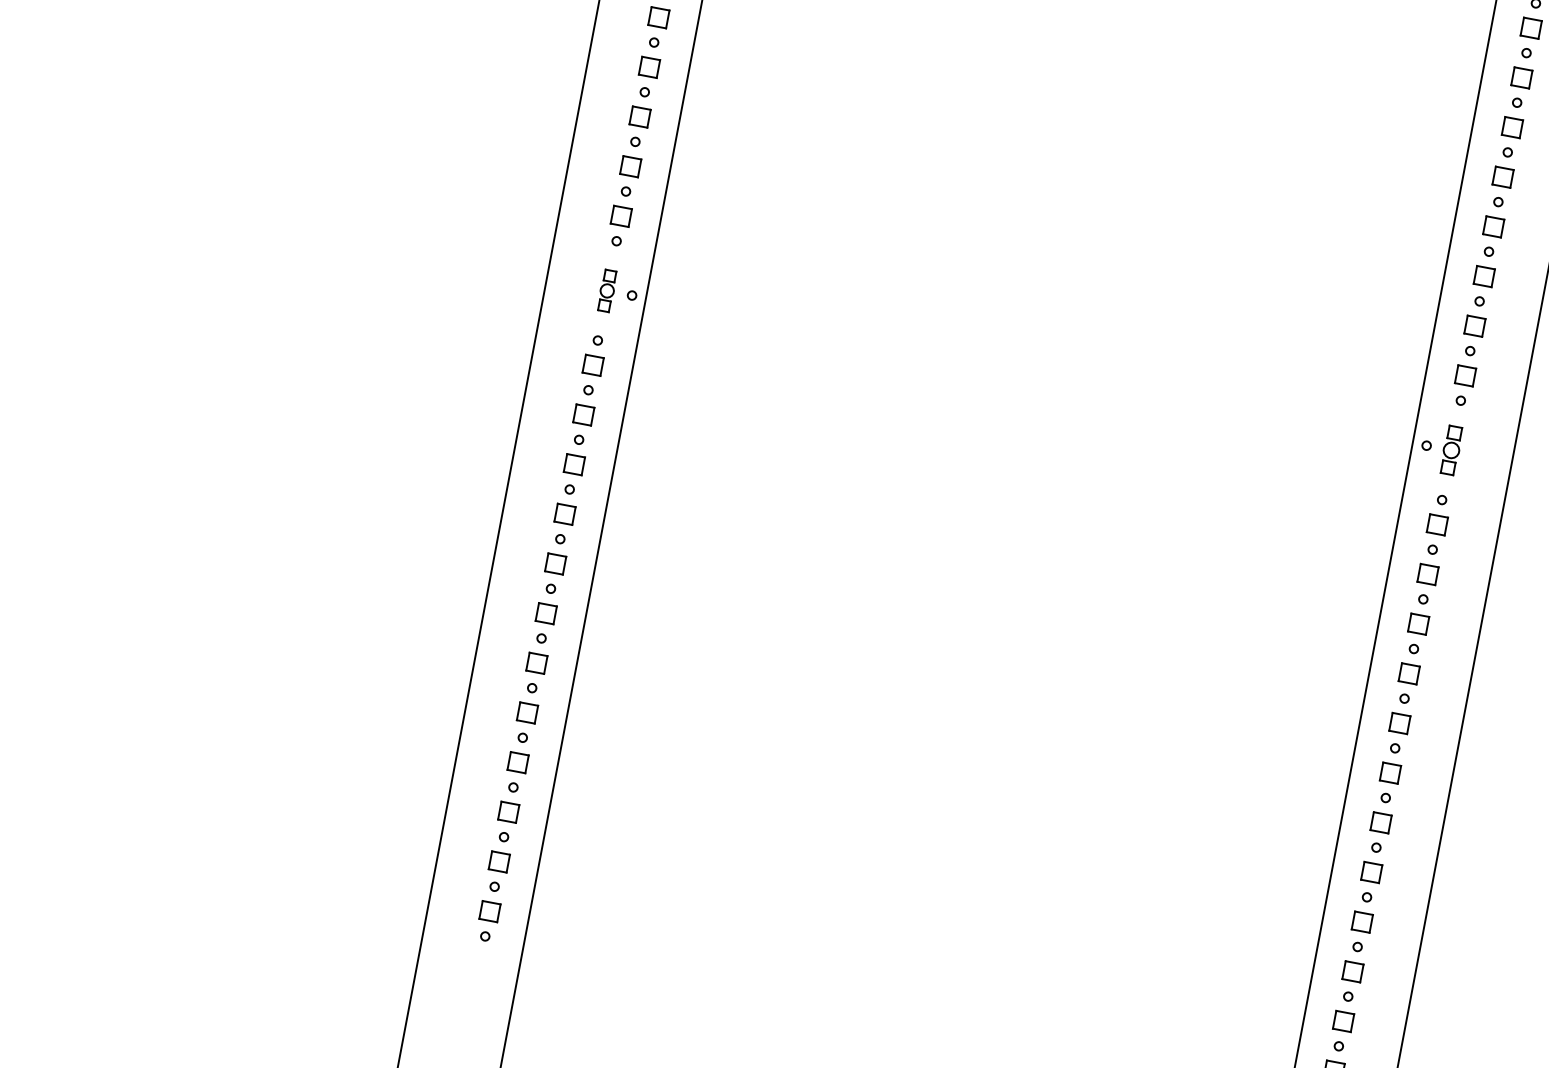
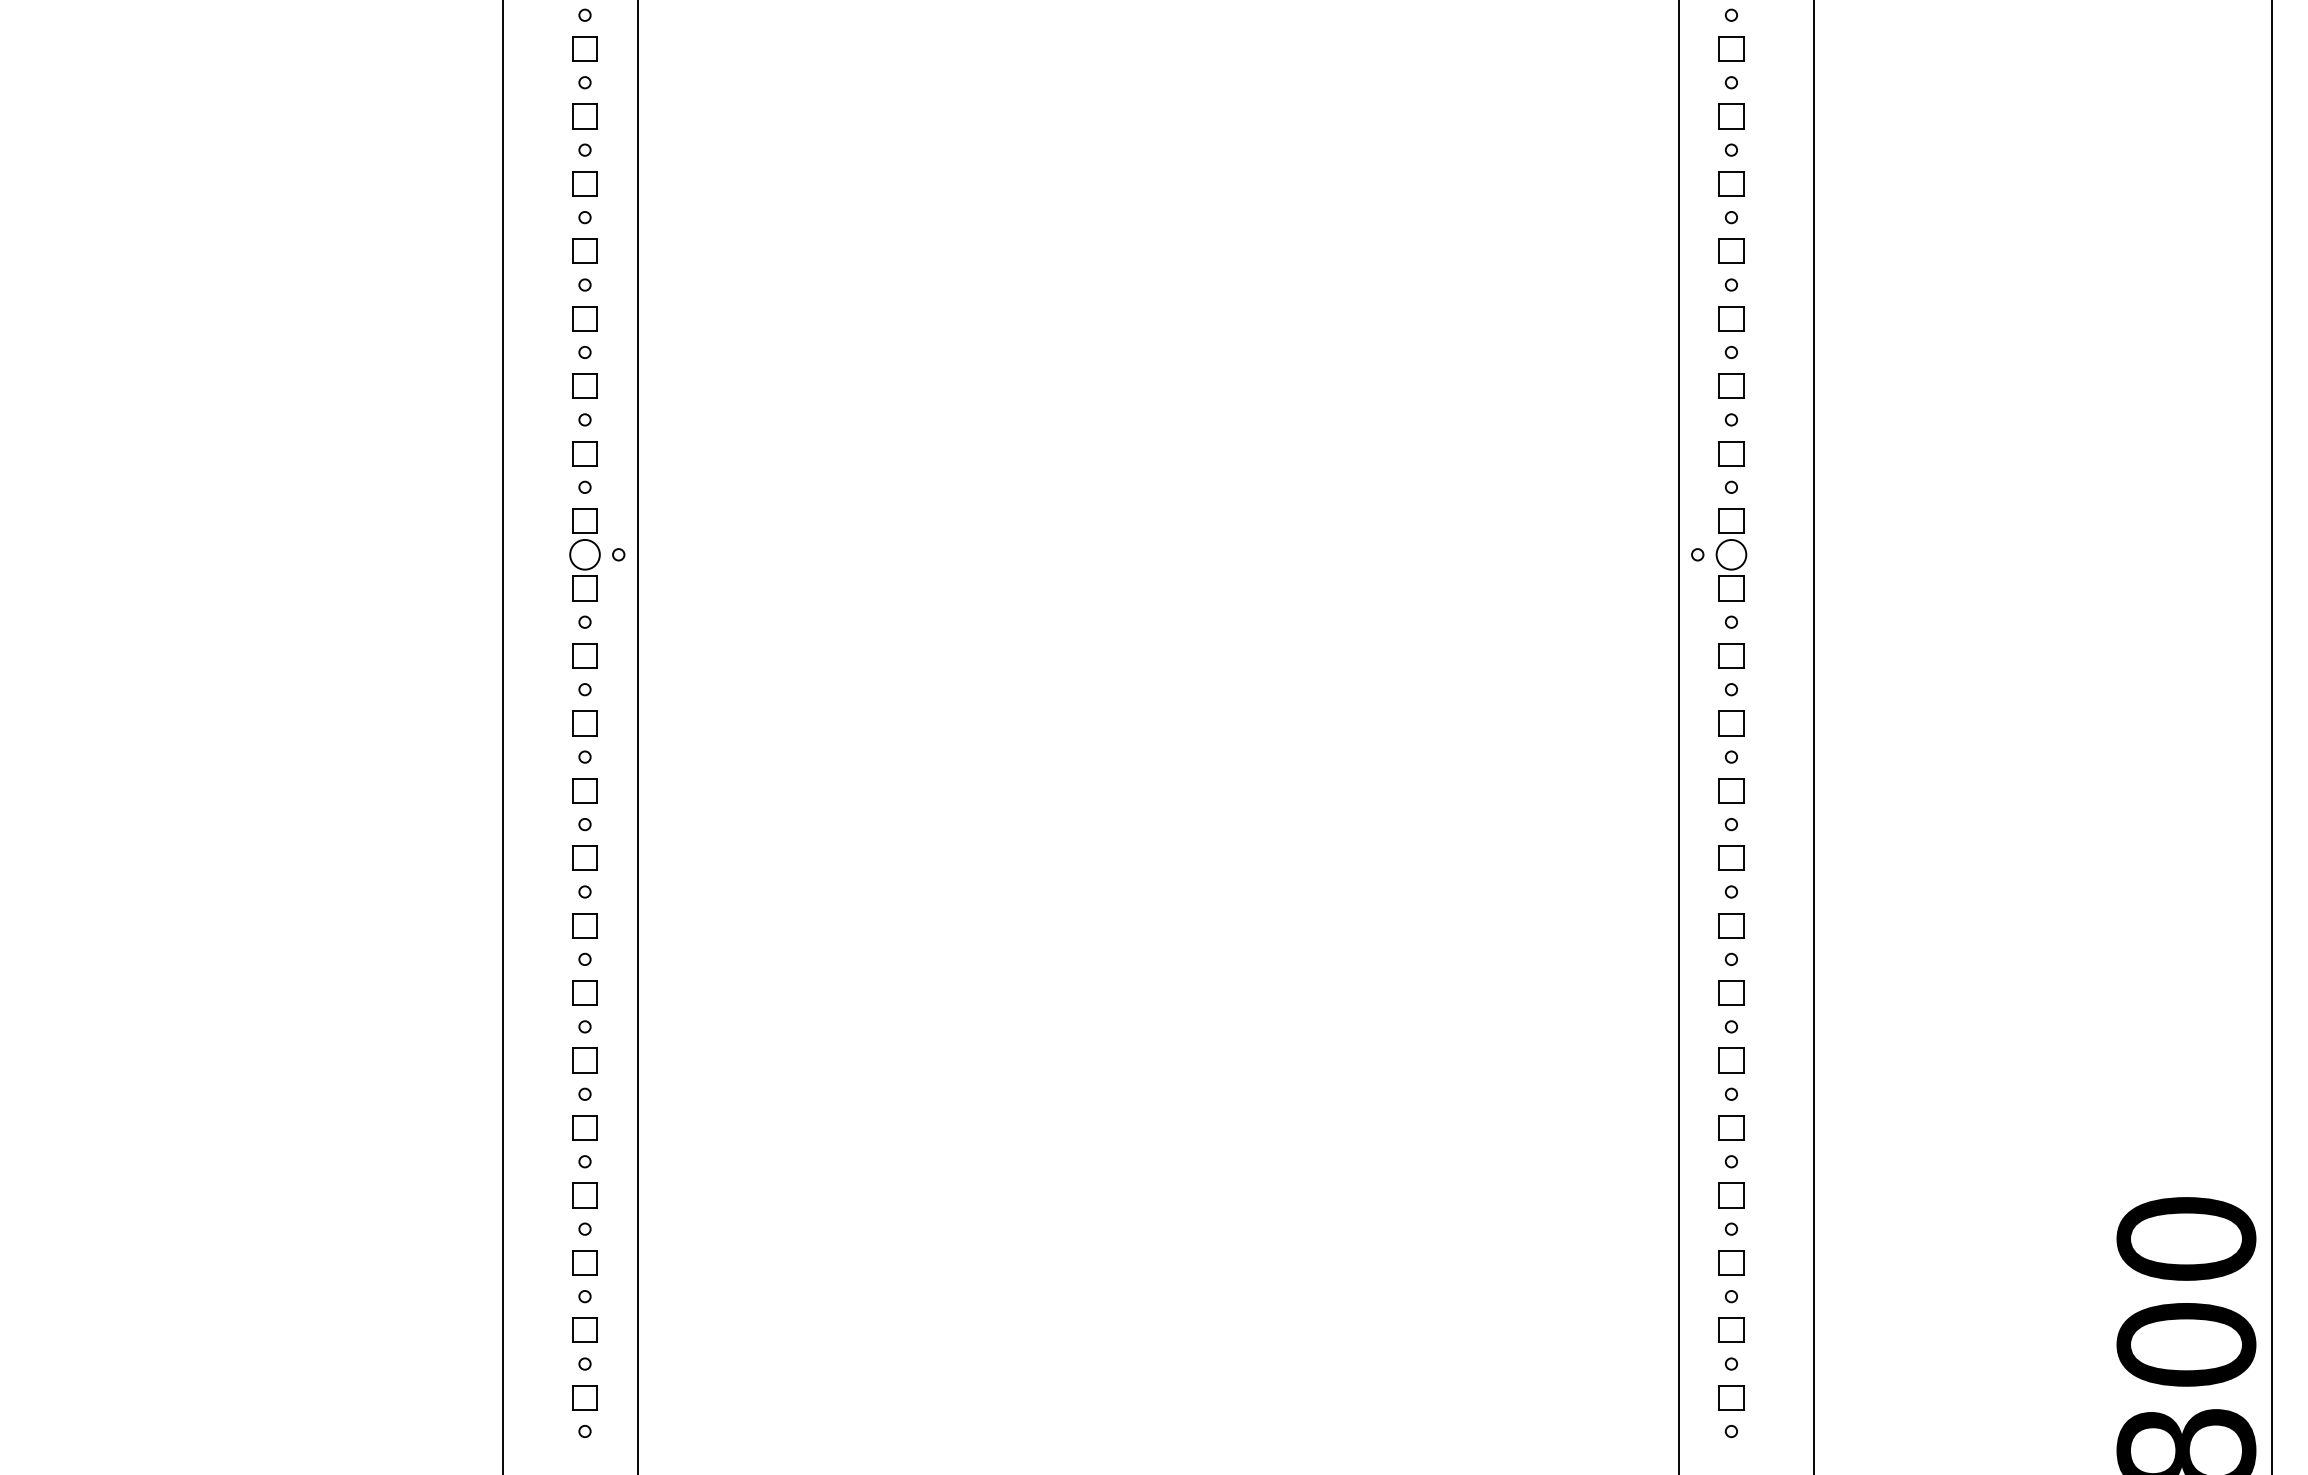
part: (606, 290) -> (584, 554), size x1.67
part: (1451, 450) -> (1731, 554), size x1.43

